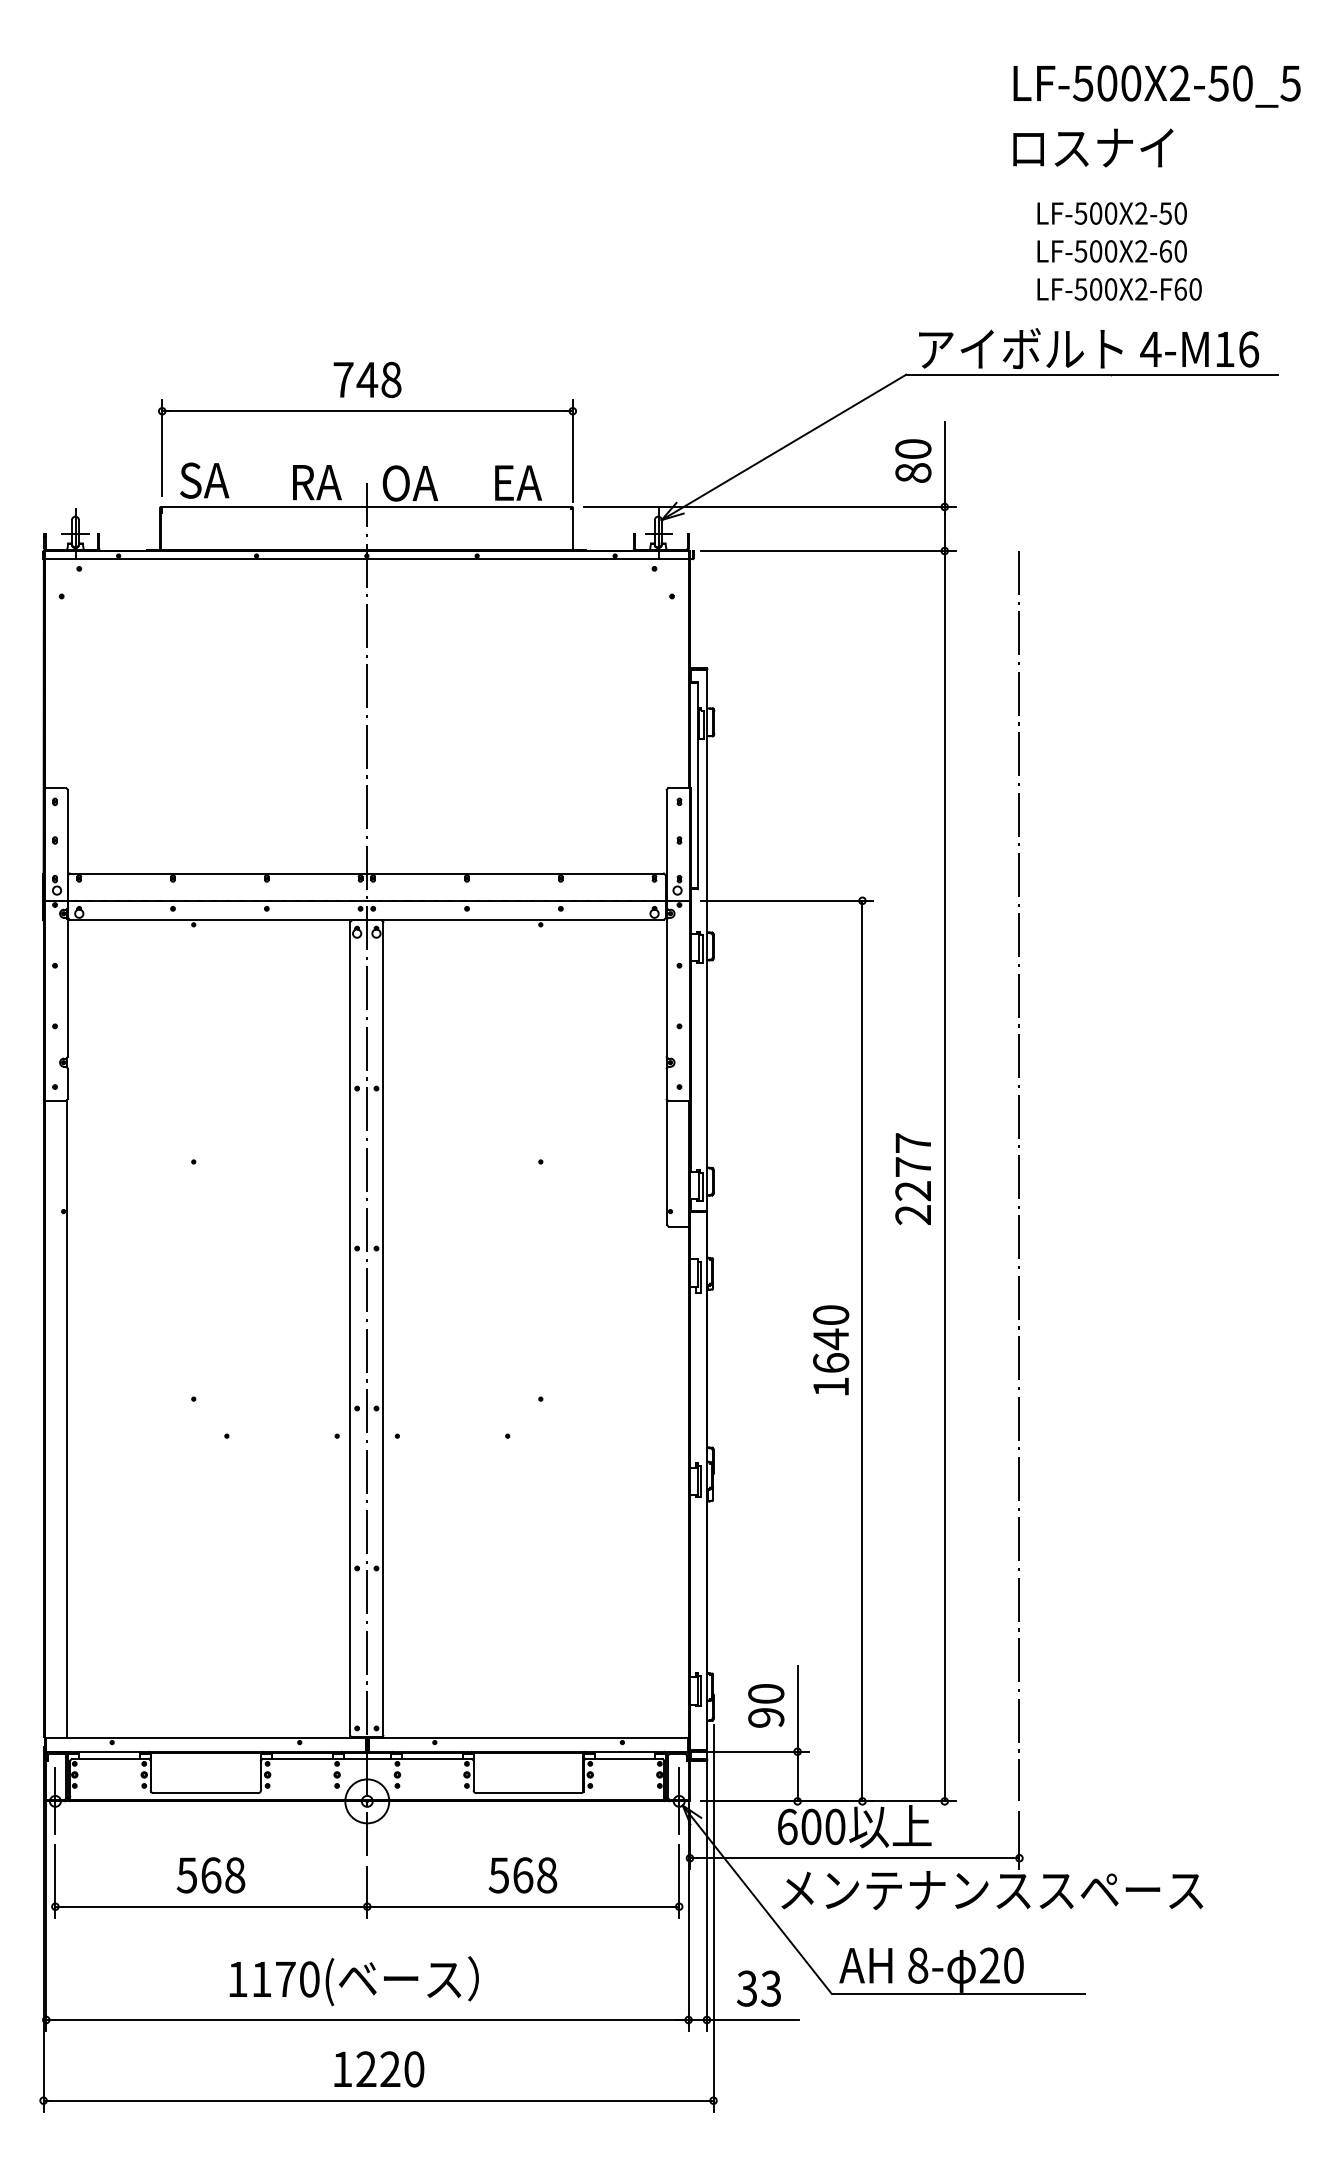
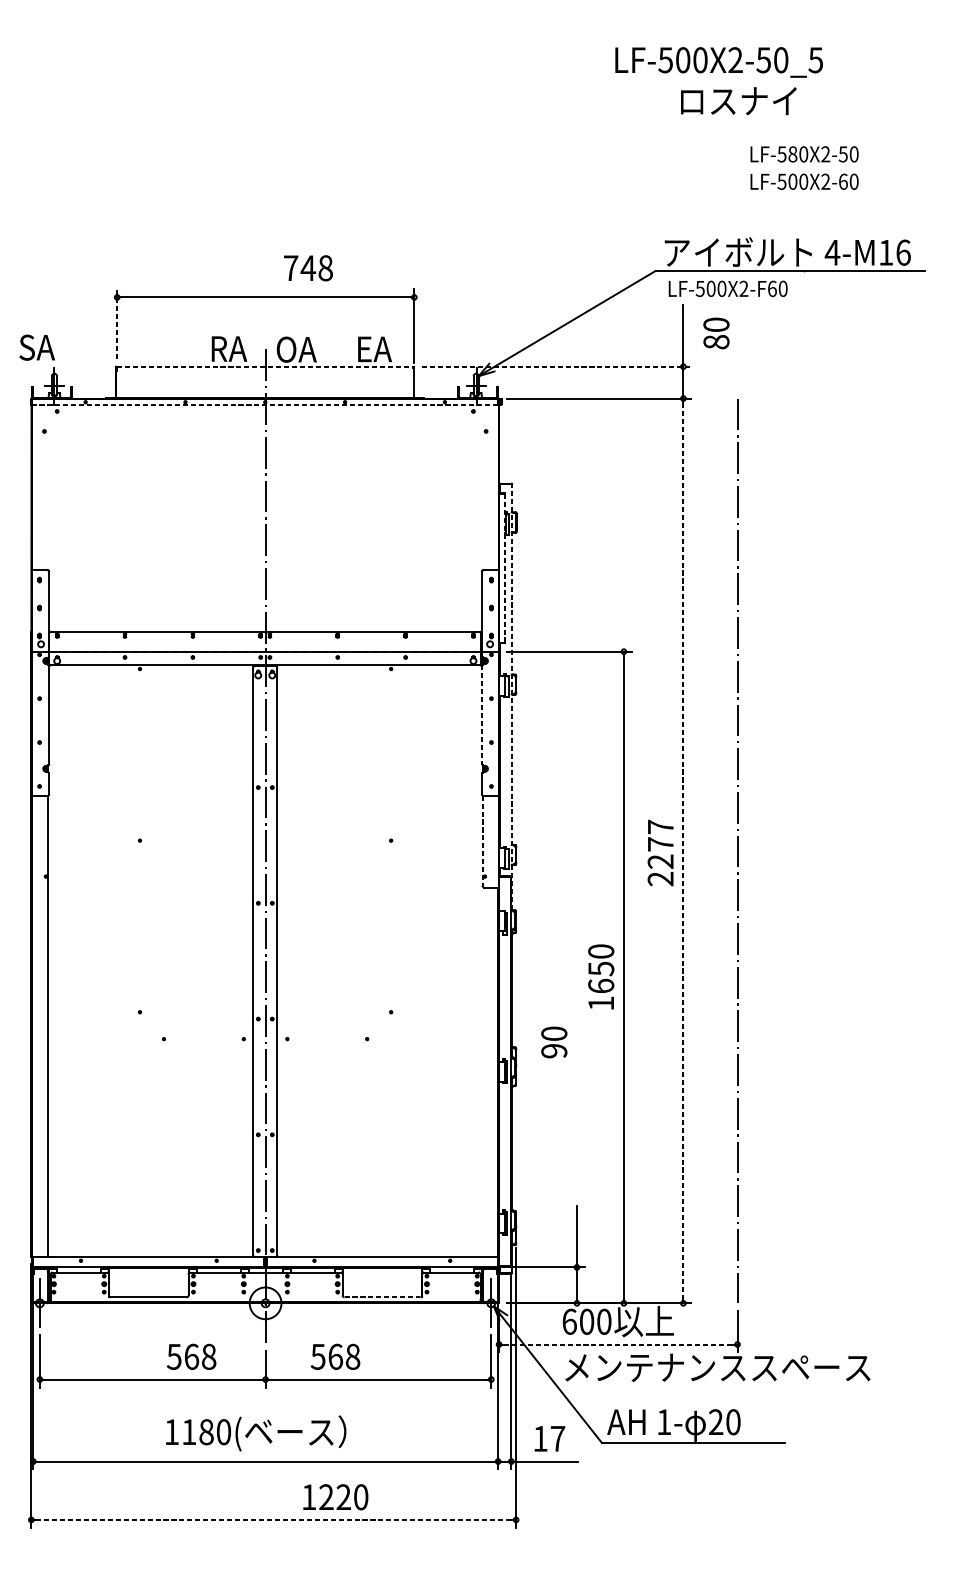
text: (1156, 86) -> (718, 62), moved
text: (1093, 147) -> (738, 100), moved
text: (1096, 213) -> (793, 154), LF-500X2-50 -> LF-580X2-50
text: (1119, 289) -> (728, 288), moved
text: (367, 379) -> (308, 267), moved
line: (162, 448) -> (117, 324), solid -> dashed
text: (913, 460) -> (716, 333), moved
text: (204, 480) -> (37, 347), moved
line: (366, 506) -> (265, 366), solid -> dashed
line: (769, 506) -> (556, 366), solid -> dashed
line: (366, 559) -> (265, 404), solid -> dashed
line: (697, 785) -> (504, 568), solid -> dashed
line: (707, 963) -> (511, 697), solid -> dashed
line: (666, 988) -> (482, 715), solid -> dashed
line: (667, 1162) -> (482, 841), solid -> dashed
line: (944, 1176) -> (683, 851), solid -> dashed
text: (831, 1339) -> (601, 969), 1640 -> 1650
text: (766, 1705) -> (554, 1042), moved
line: (529, 1793) -> (382, 1297), solid -> dashed
line: (855, 1858) -> (618, 1344), solid -> dashed
text: (210, 1875) -> (191, 1356), moved
text: (522, 1875) -> (335, 1356), moved
text: (918, 1965) -> (664, 1422), 8- -> 1-
text: (285, 1979) -> (206, 1432), 1170( -> 1180(
text: (759, 1988) -> (549, 1438), 33 -> 17
text: (379, 2069) -> (335, 1497), moved
line: (379, 2100) -> (274, 1519), solid -> dashed

